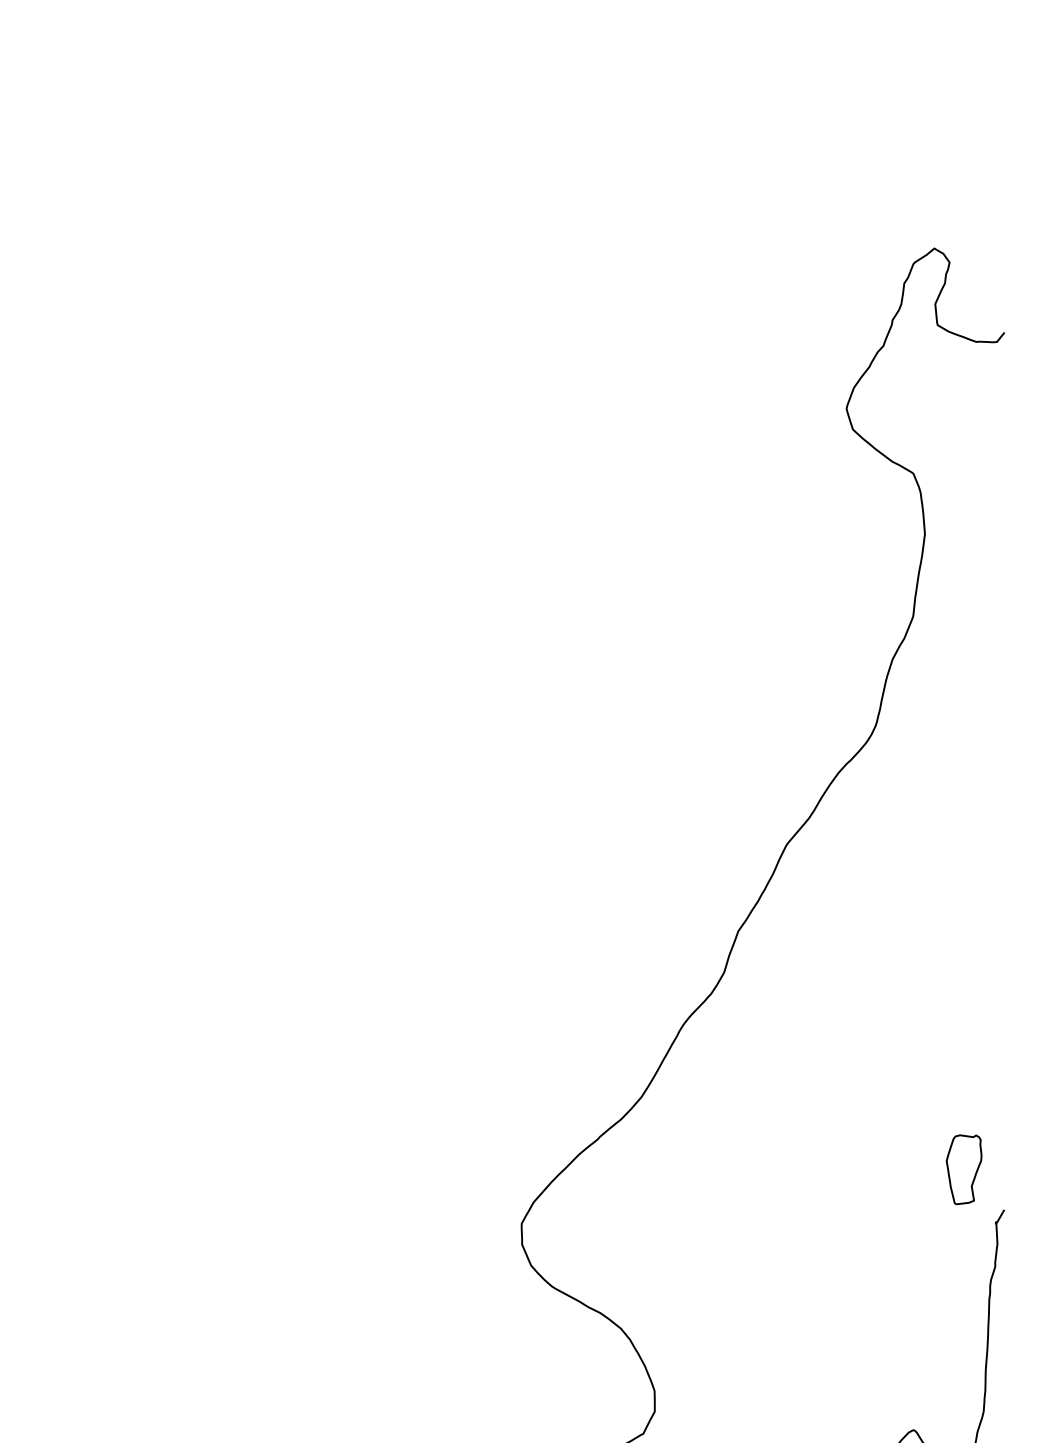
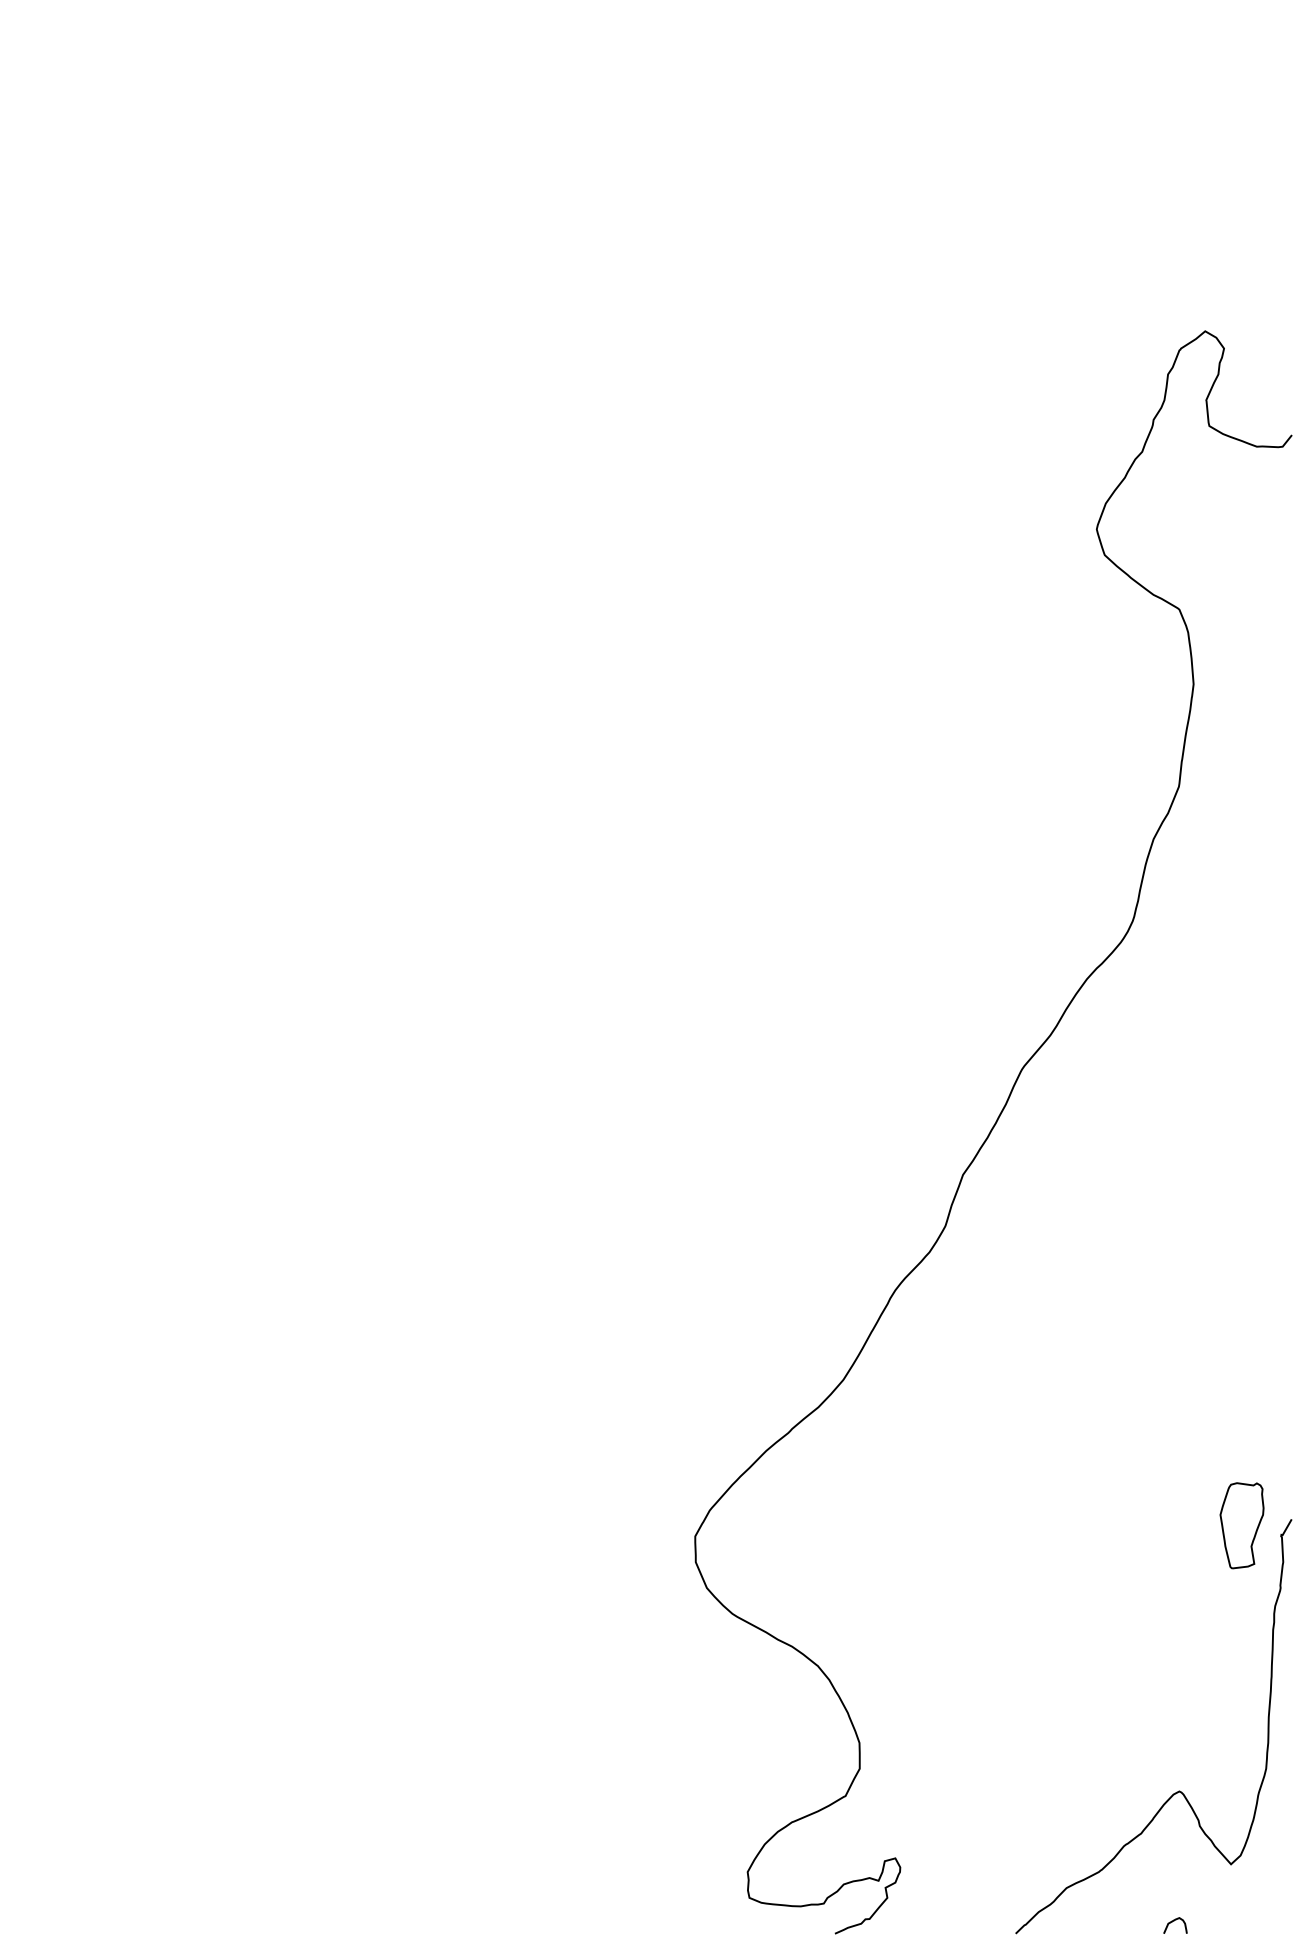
part: (963, 1169) -> (1241, 1525), moved

